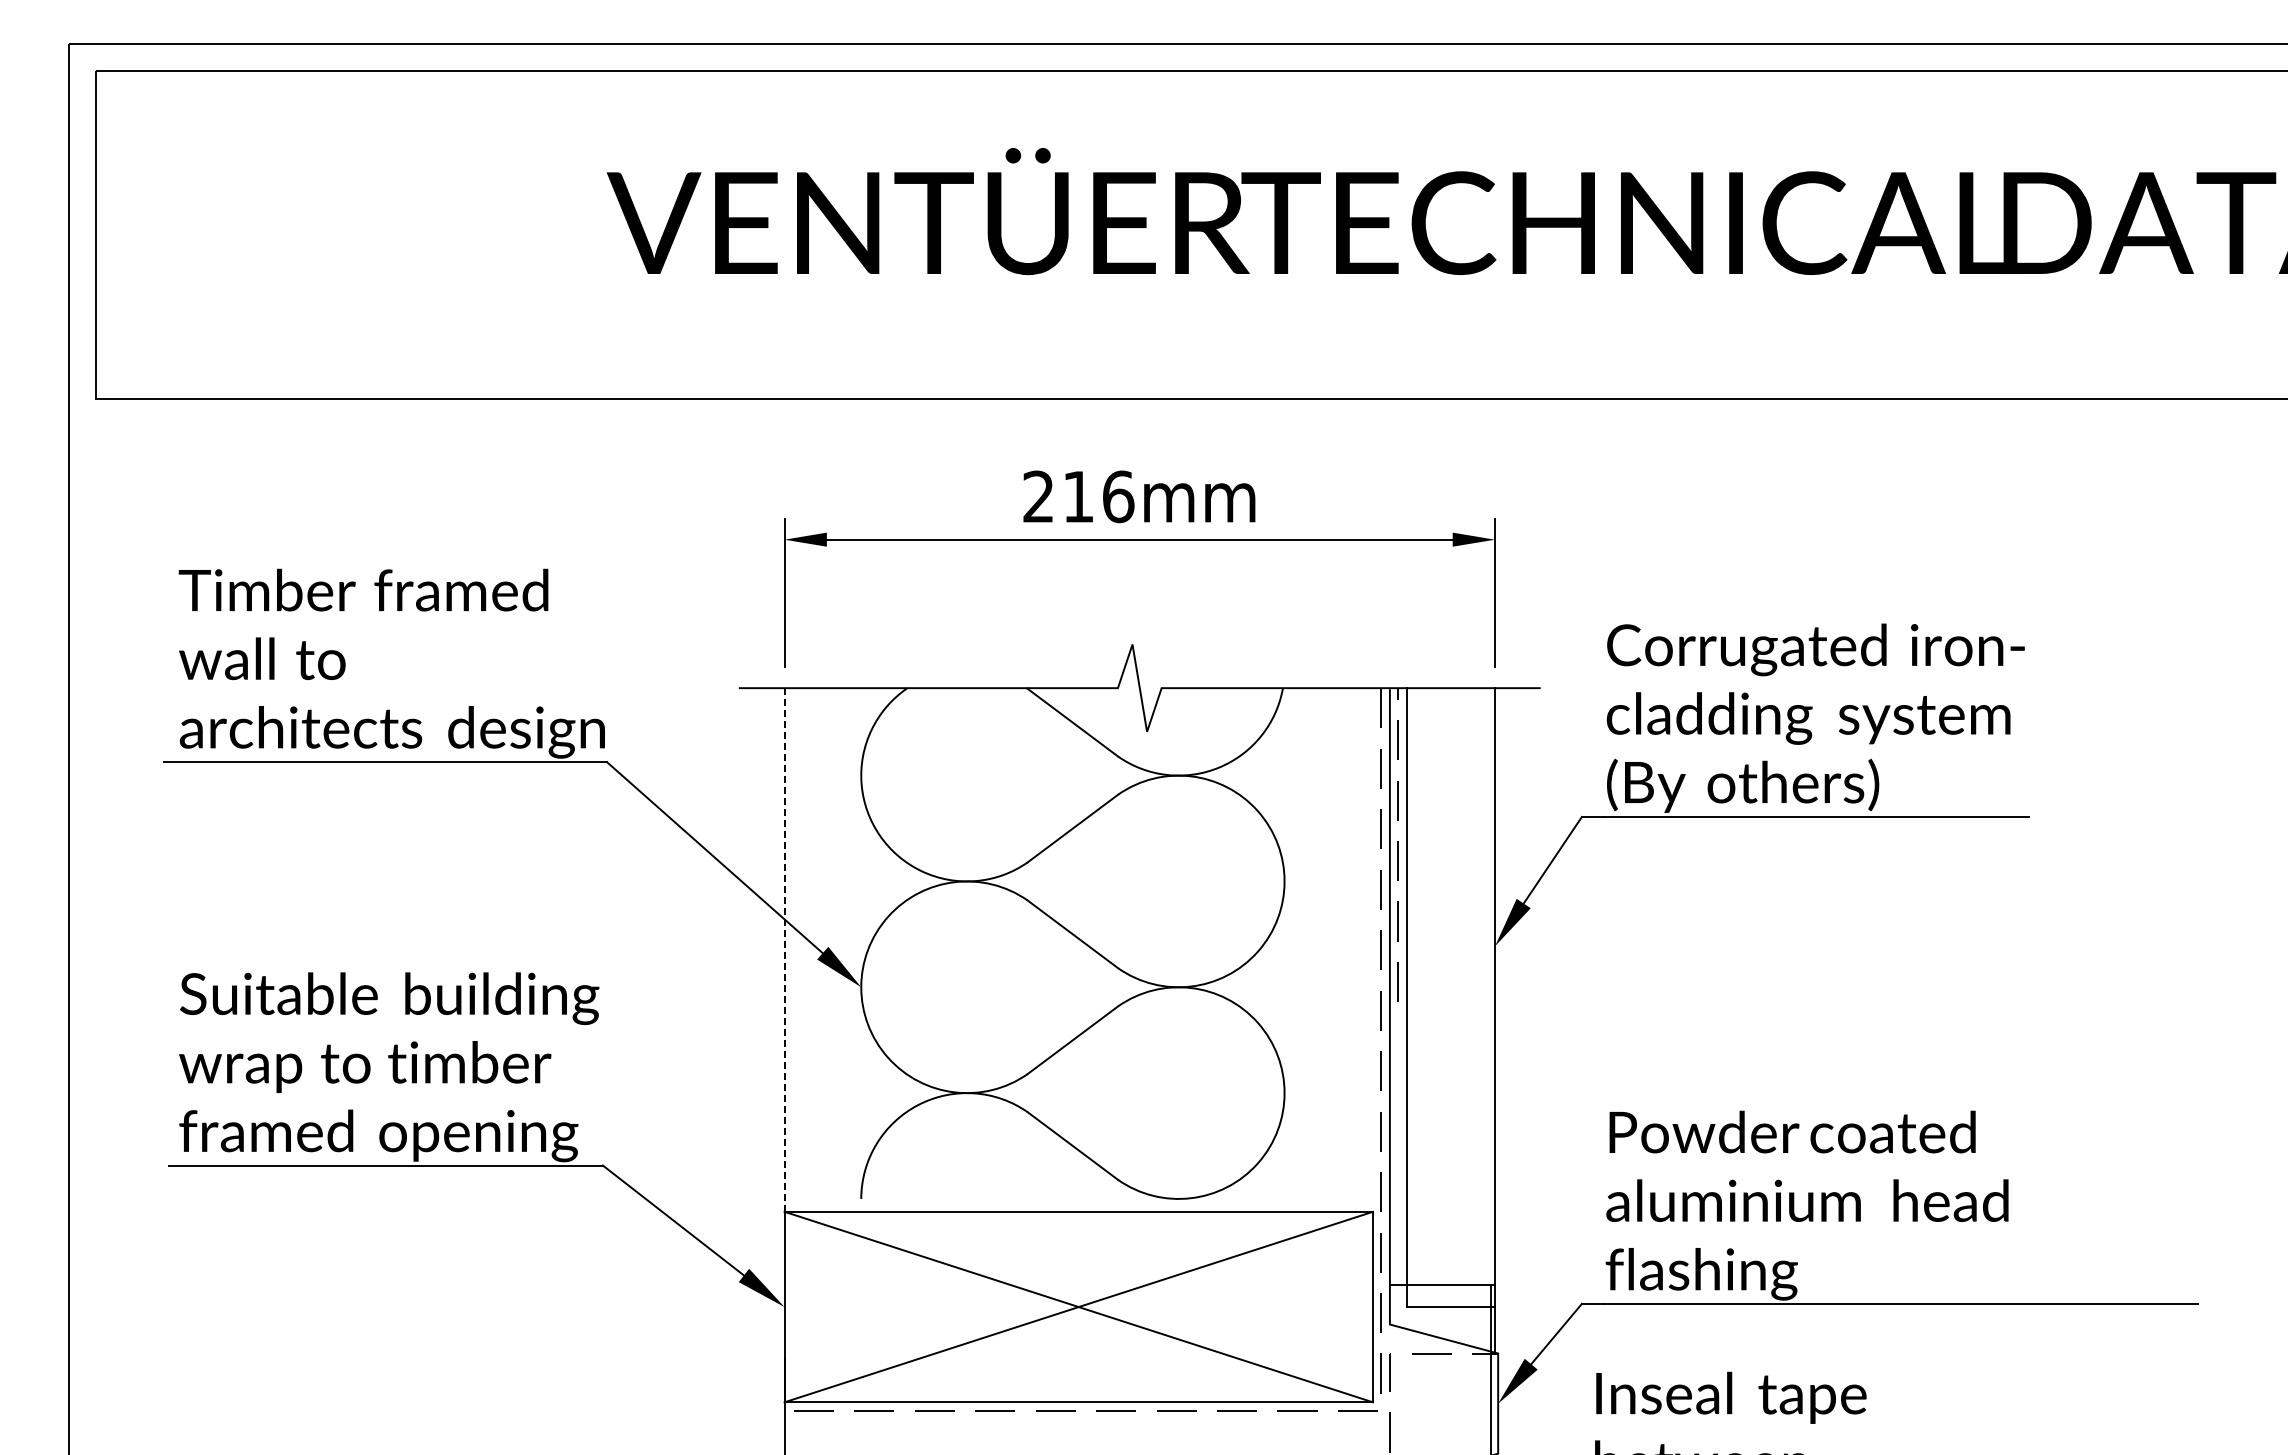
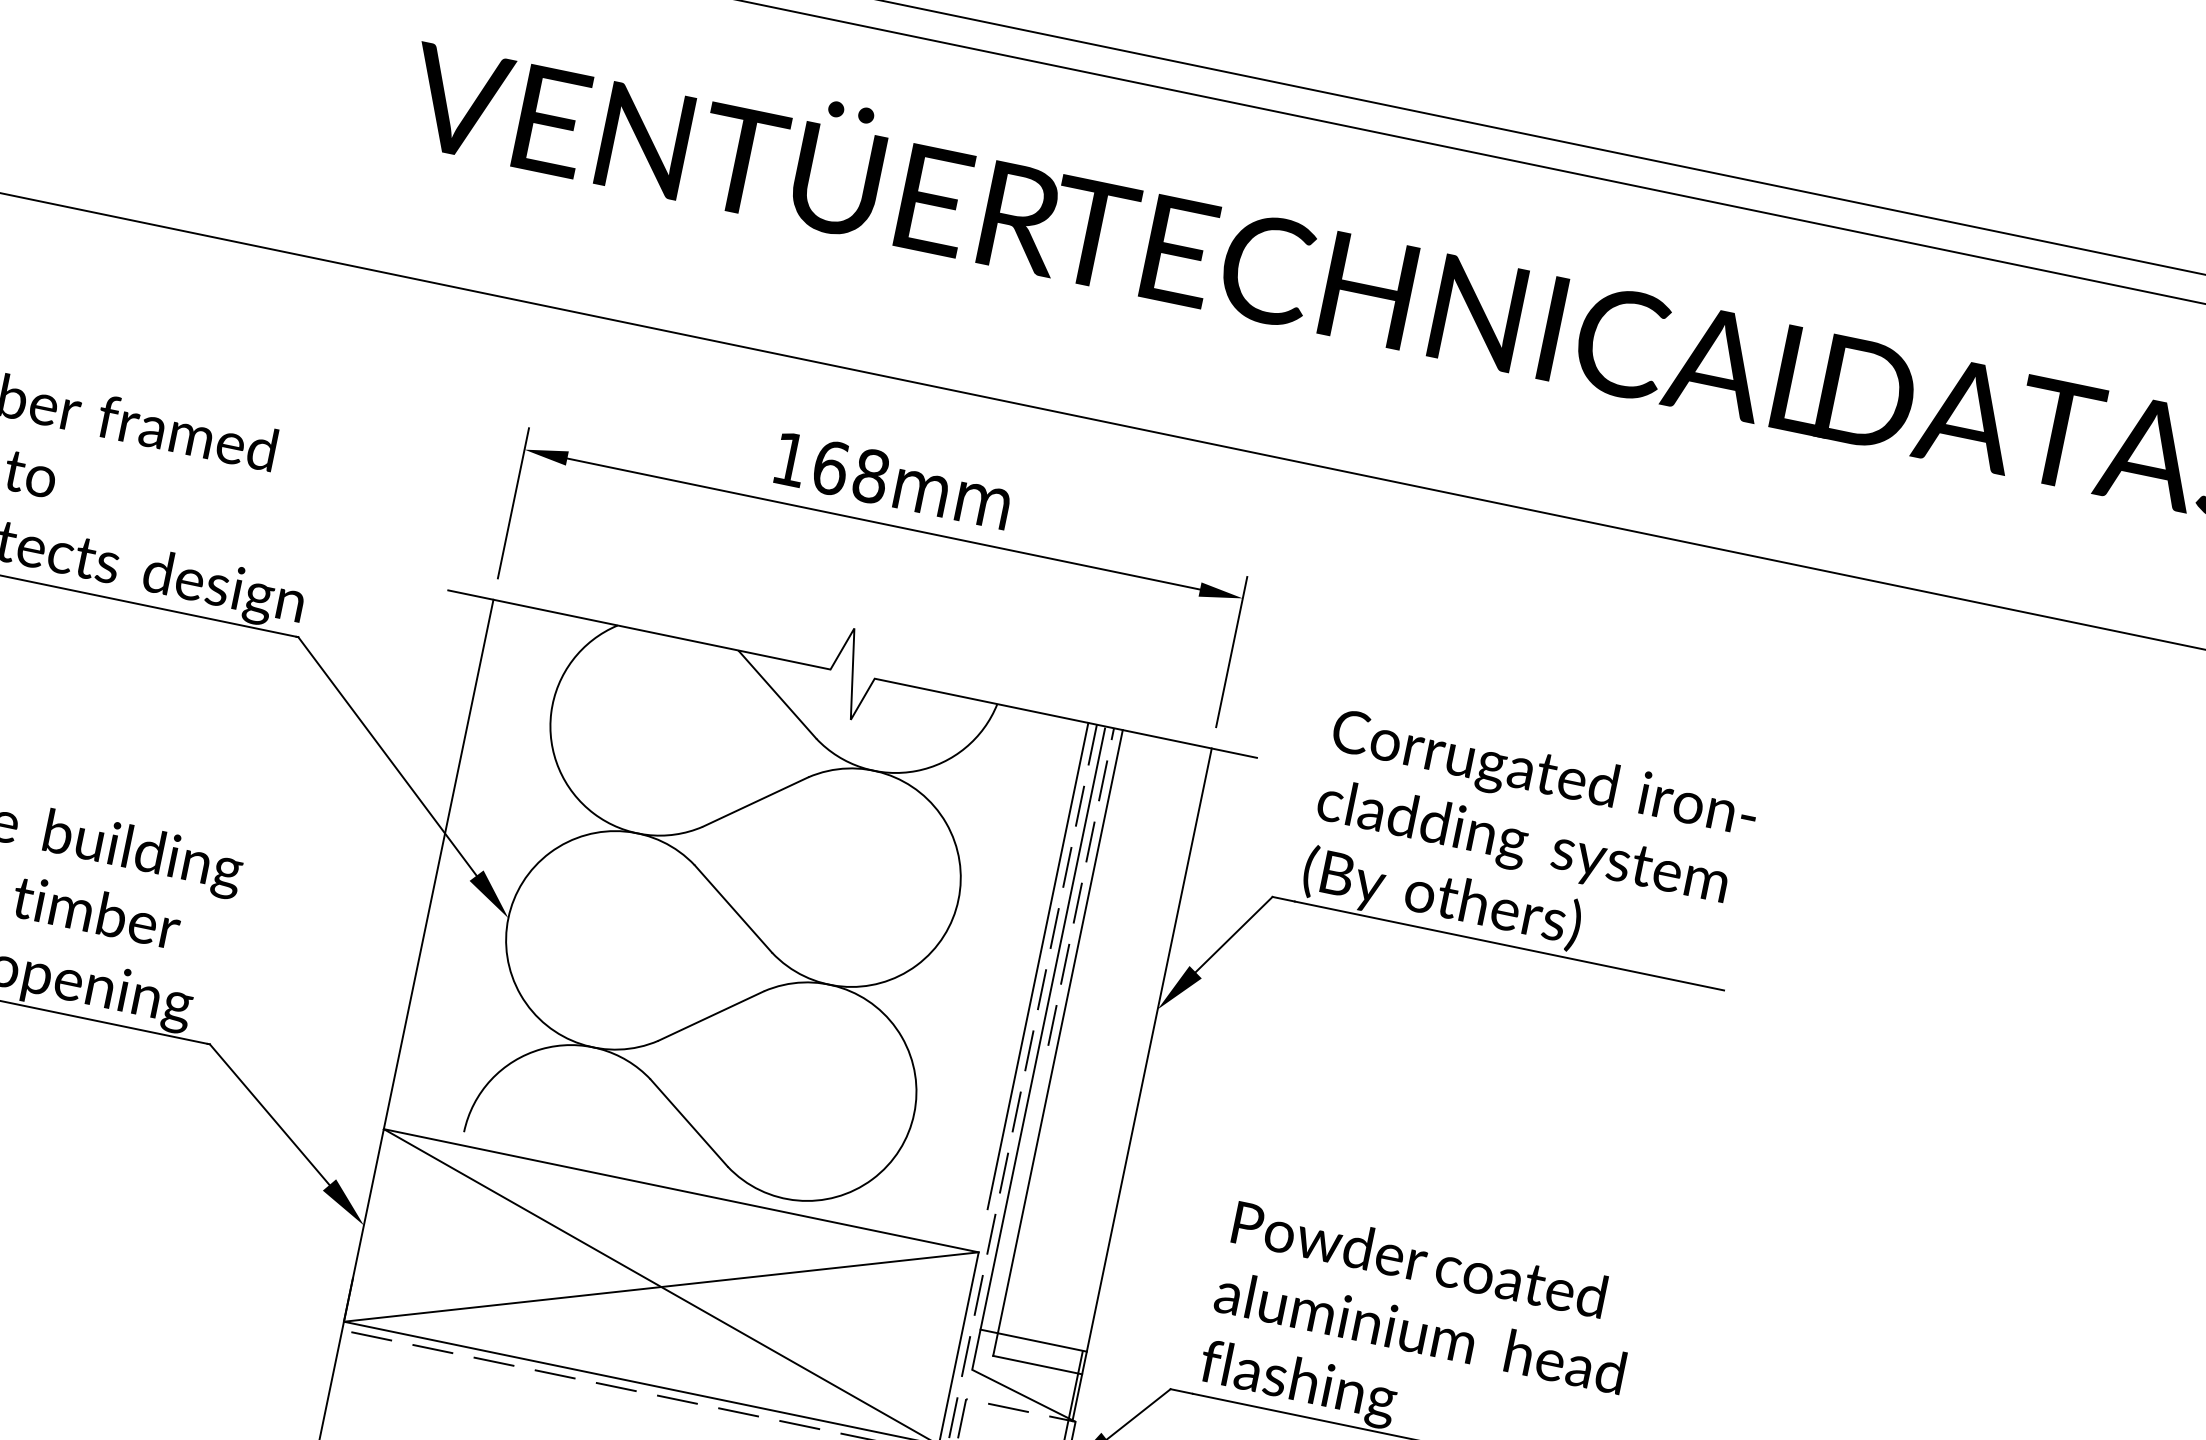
text: (1078, 496) -> (830, 467), 216mm -> 168mm
line: (1372, 928) -> (1037, 965), added
line: (784, 949) -> (438, 863), dashed -> solid

